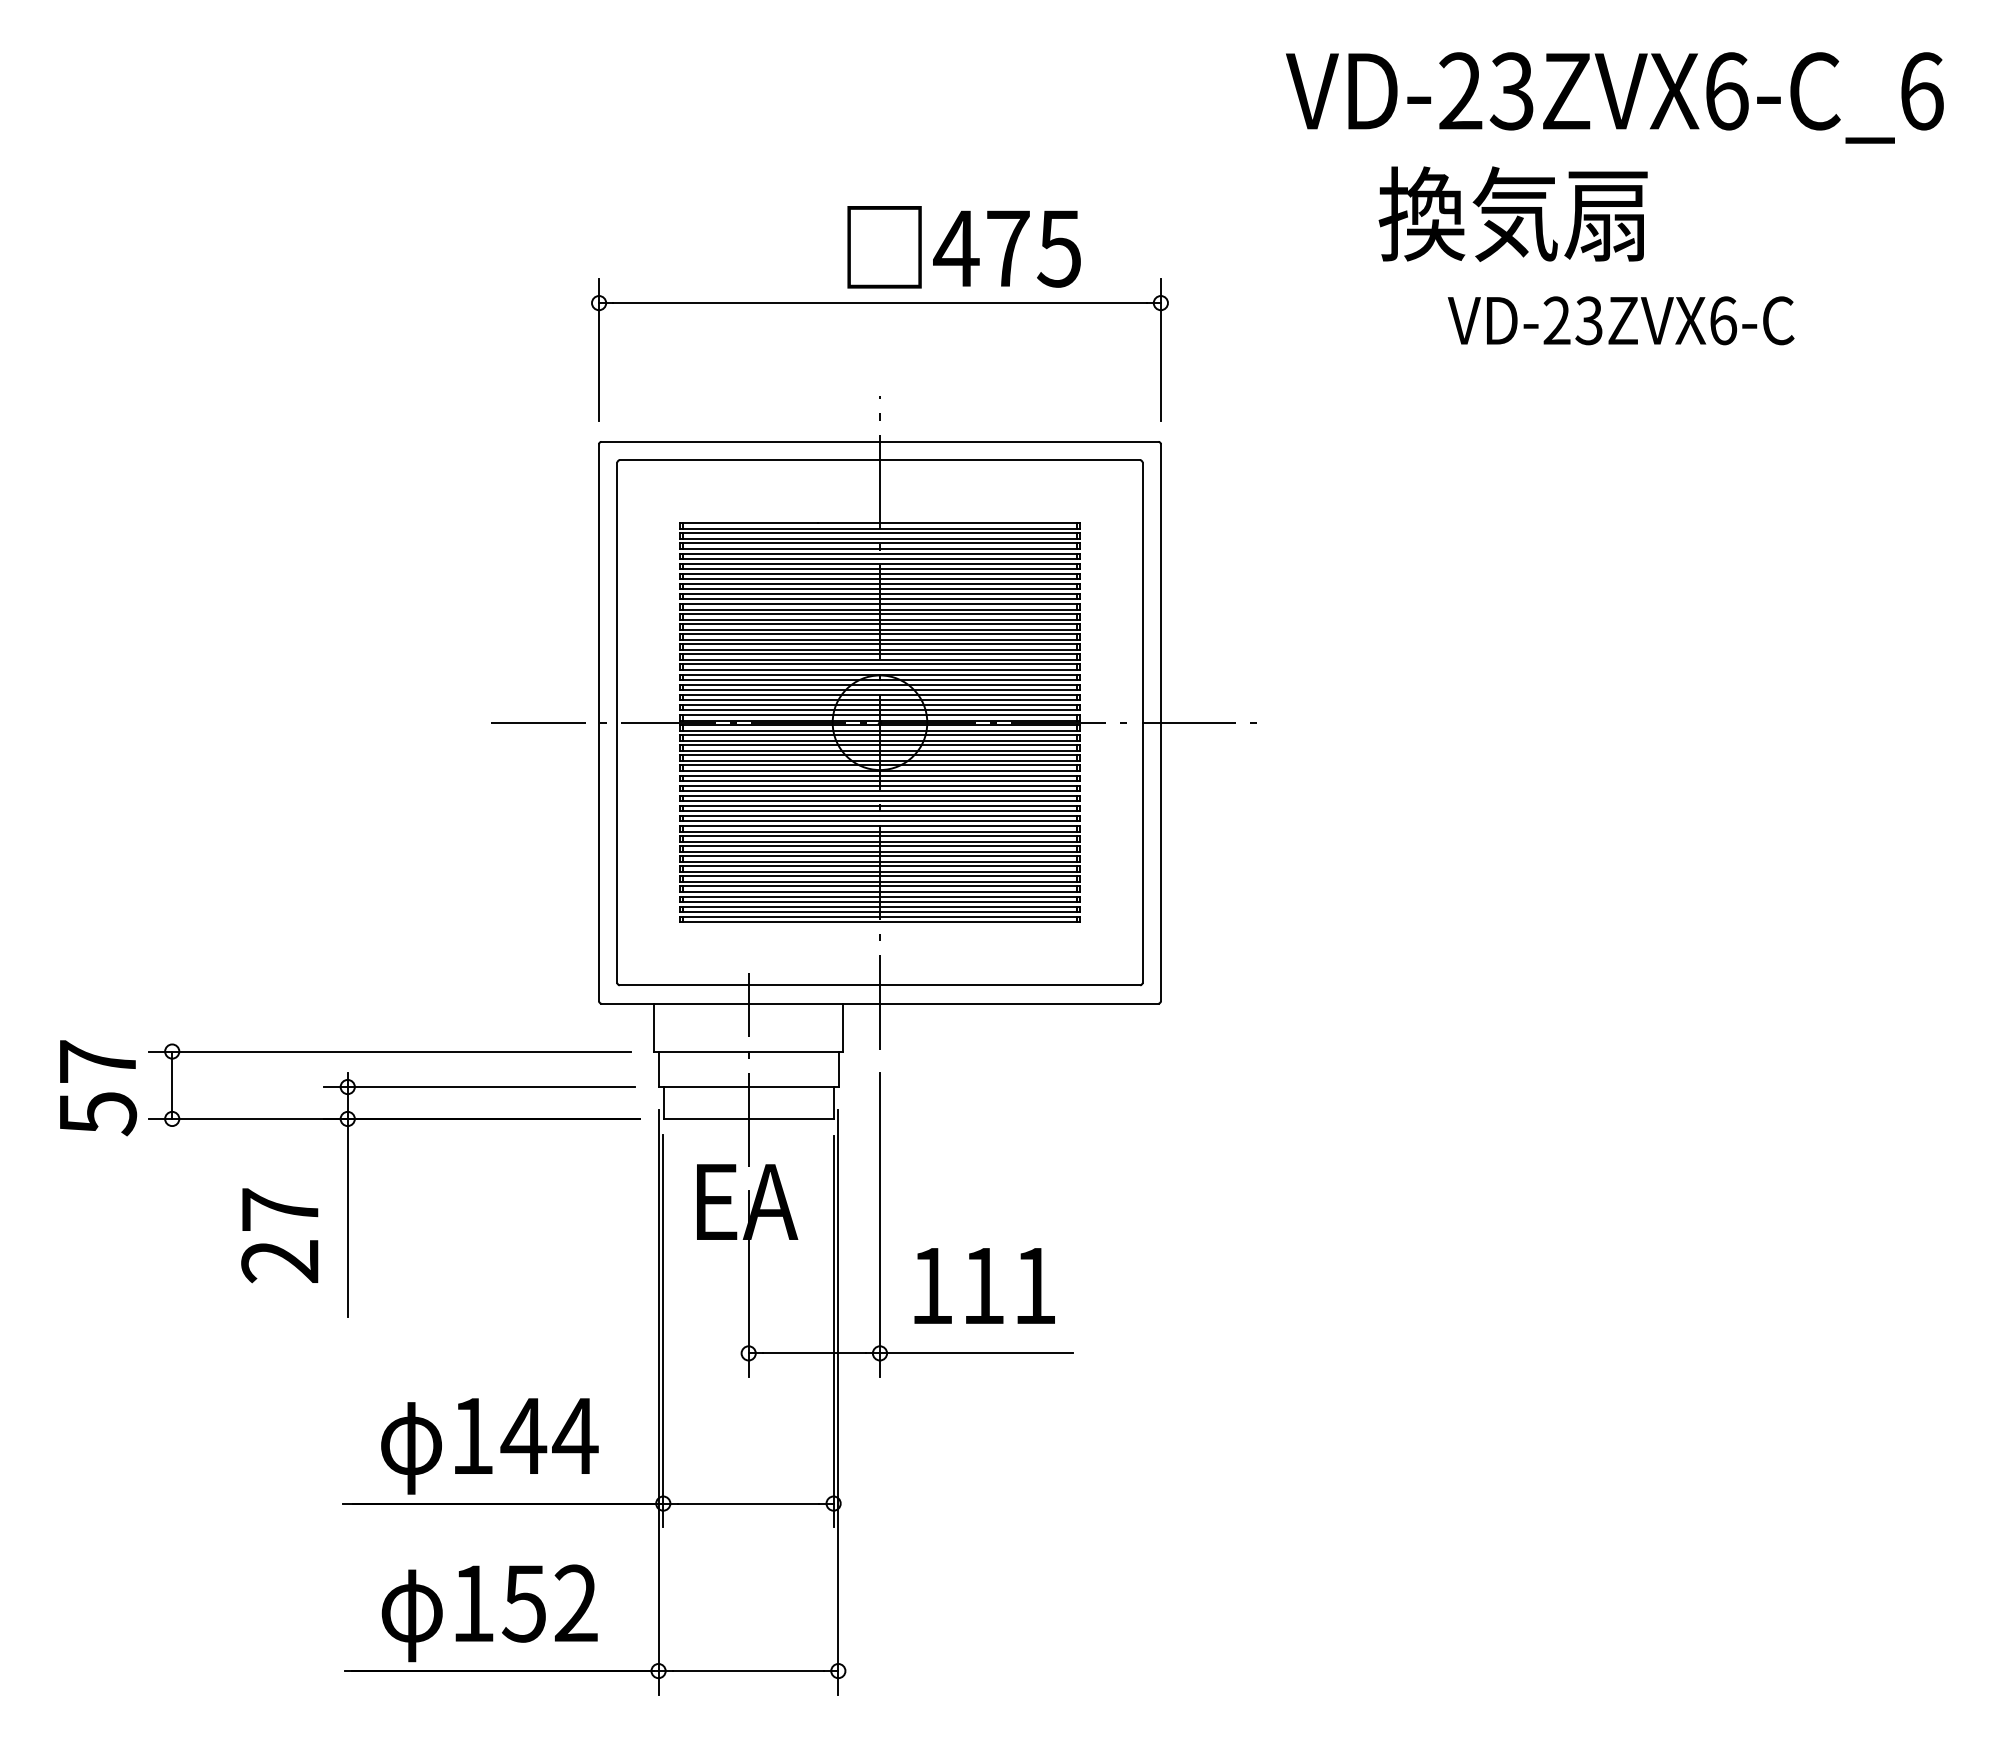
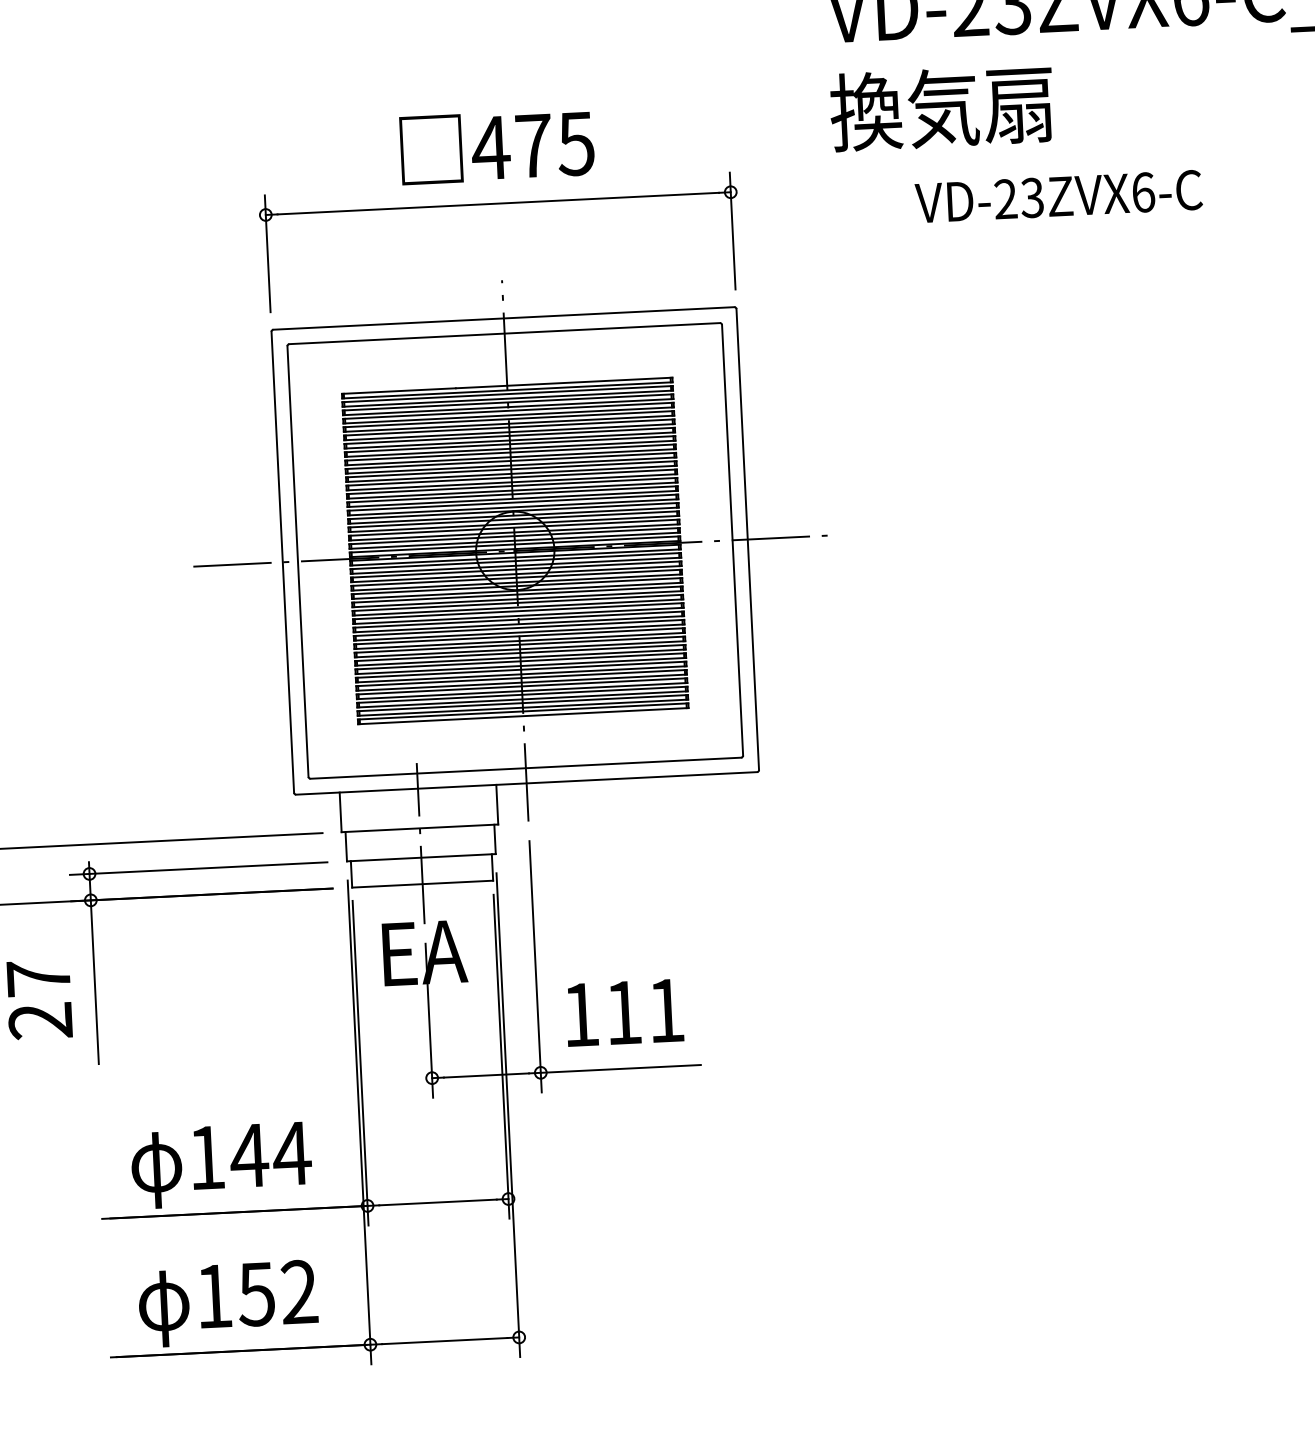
text: (1512, 213) -> (941, 107), moved
text: (963, 247) -> (496, 146), moved
text: (1620, 320) -> (1058, 196), moved

